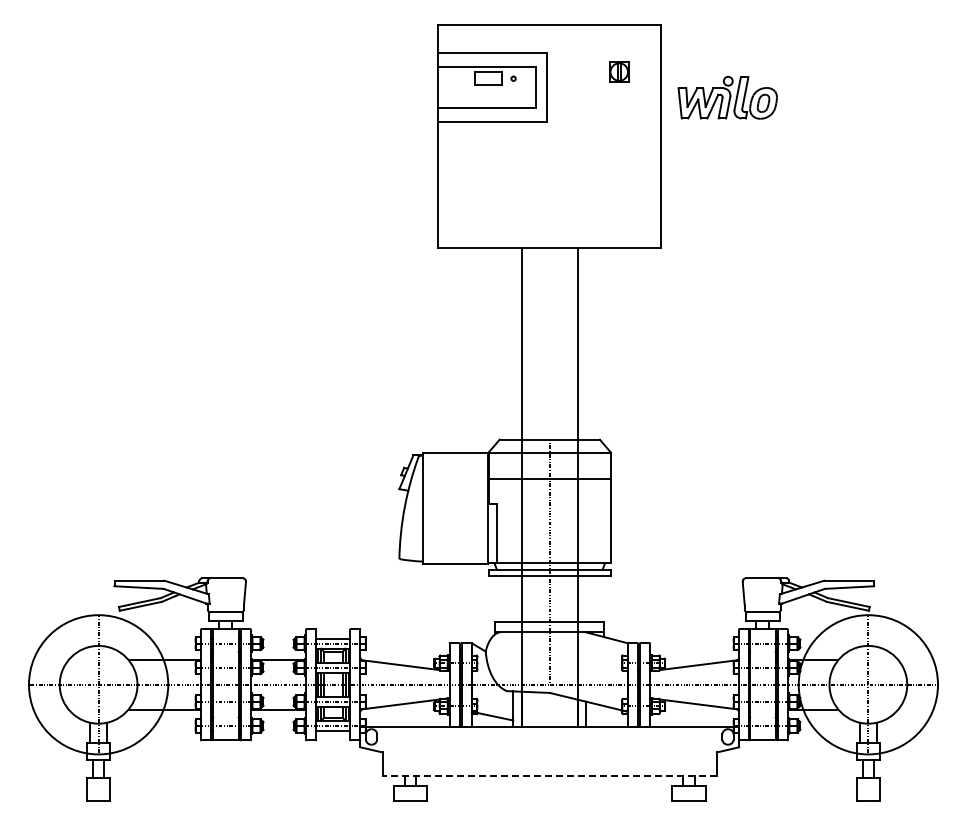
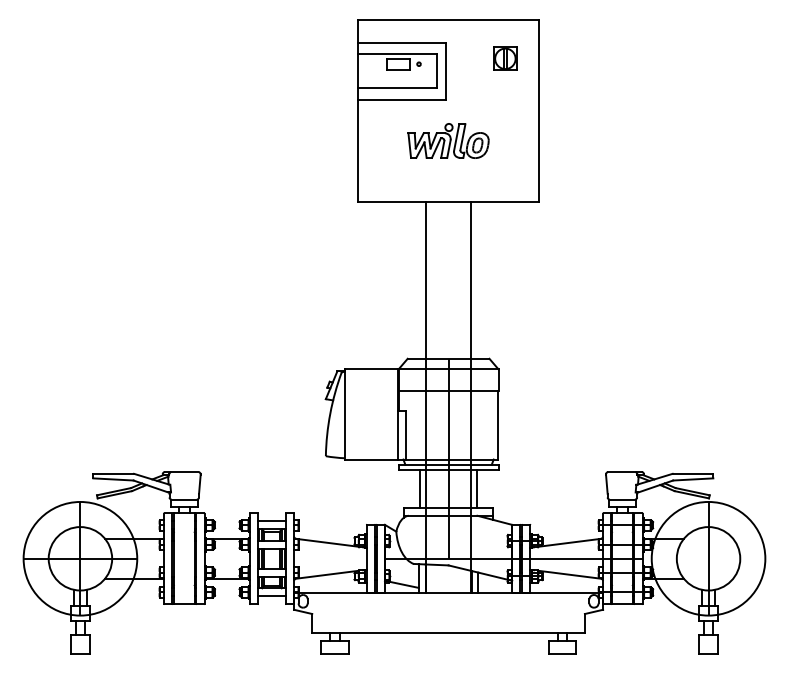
part: (618, 71) -> (504, 58), size x1.43
part: (727, 97) -> (448, 140), moved
line: (514, 598) -> (419, 488), added
line: (585, 598) -> (477, 488), added
line: (549, 775) -> (448, 632), dashed -> solid

